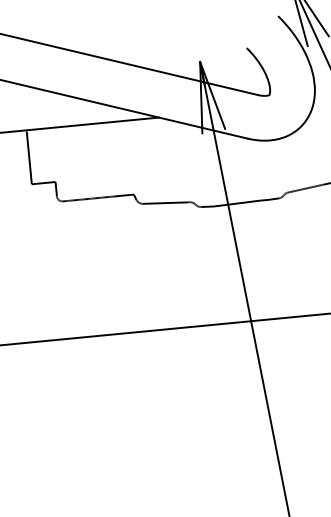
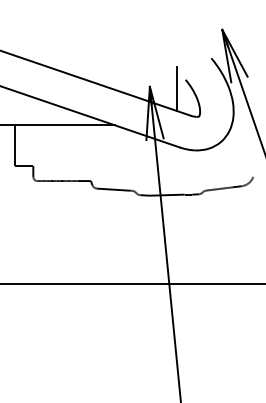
line: (237, 60) -> (177, 88), added

